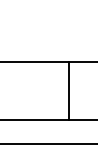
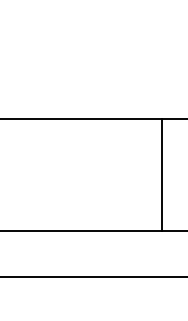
line: (69, 90) -> (162, 173), moved

